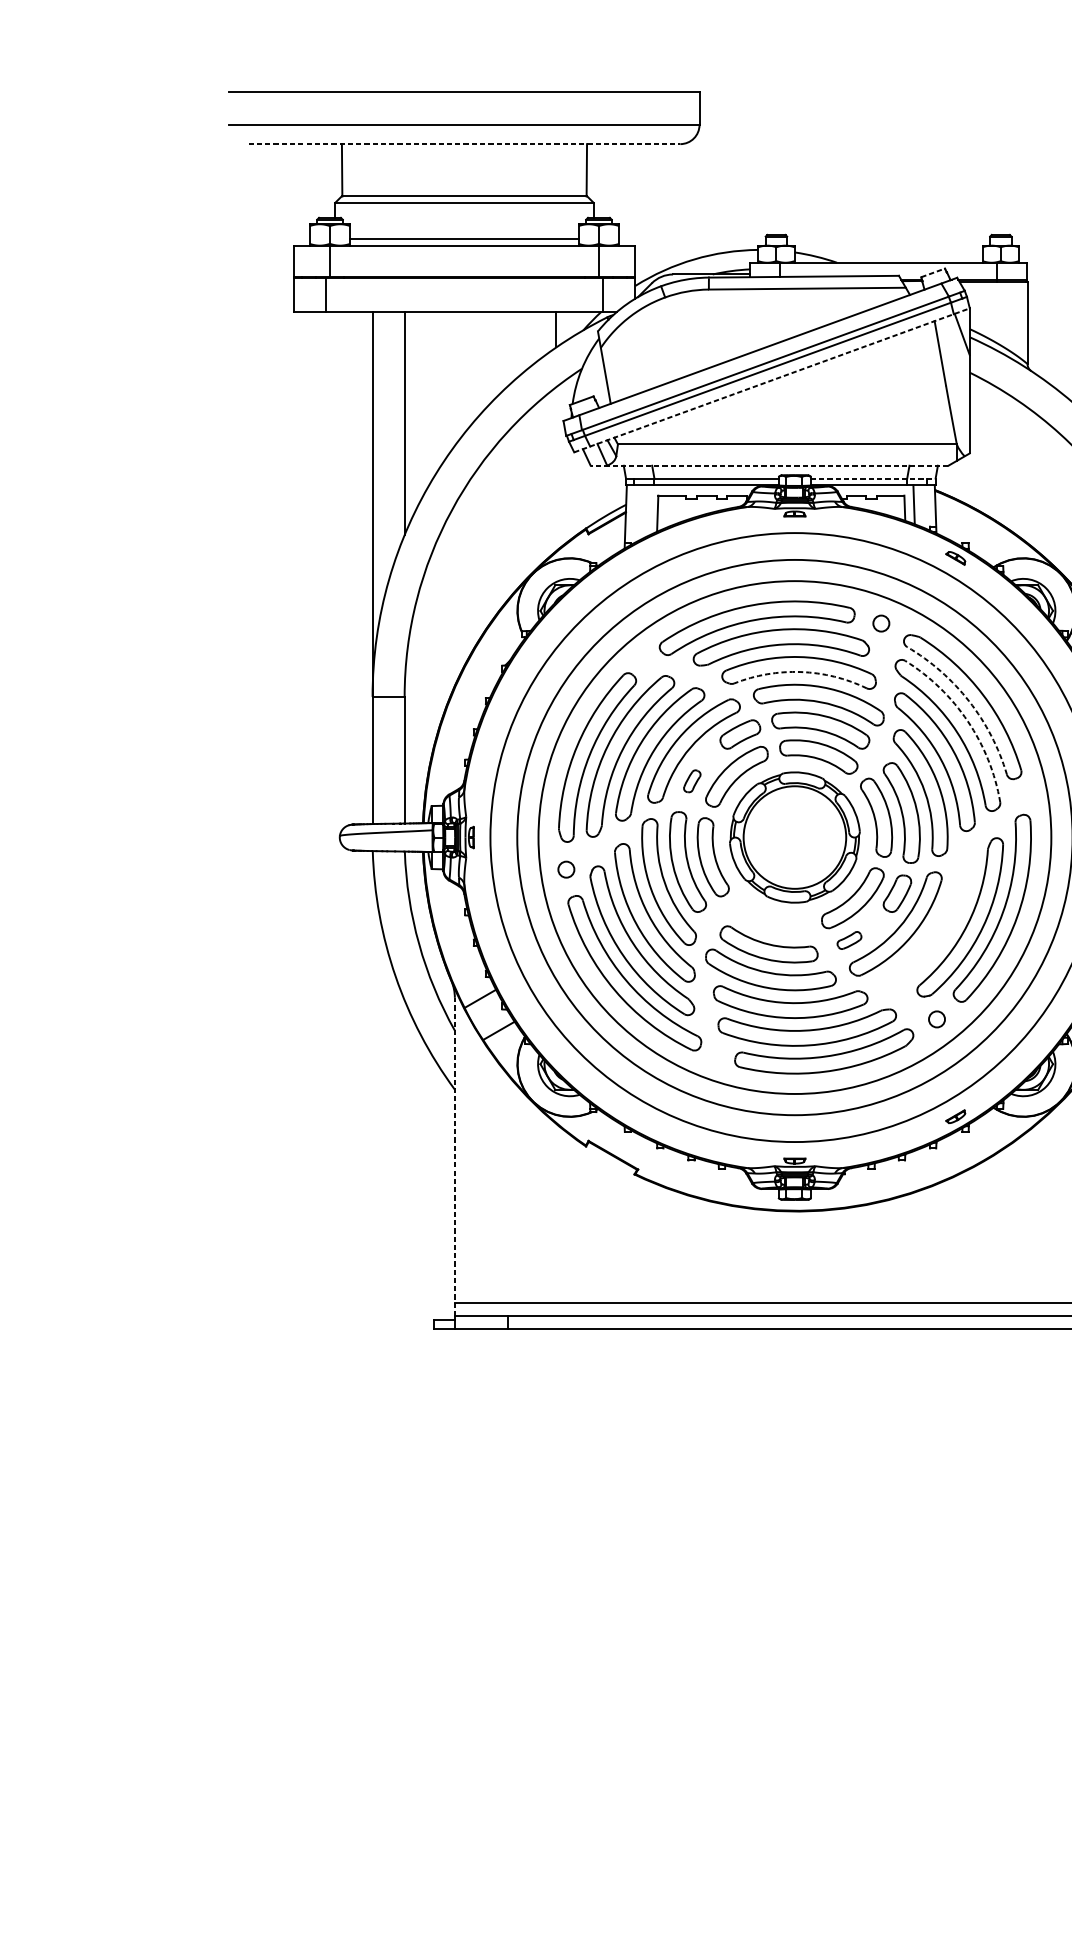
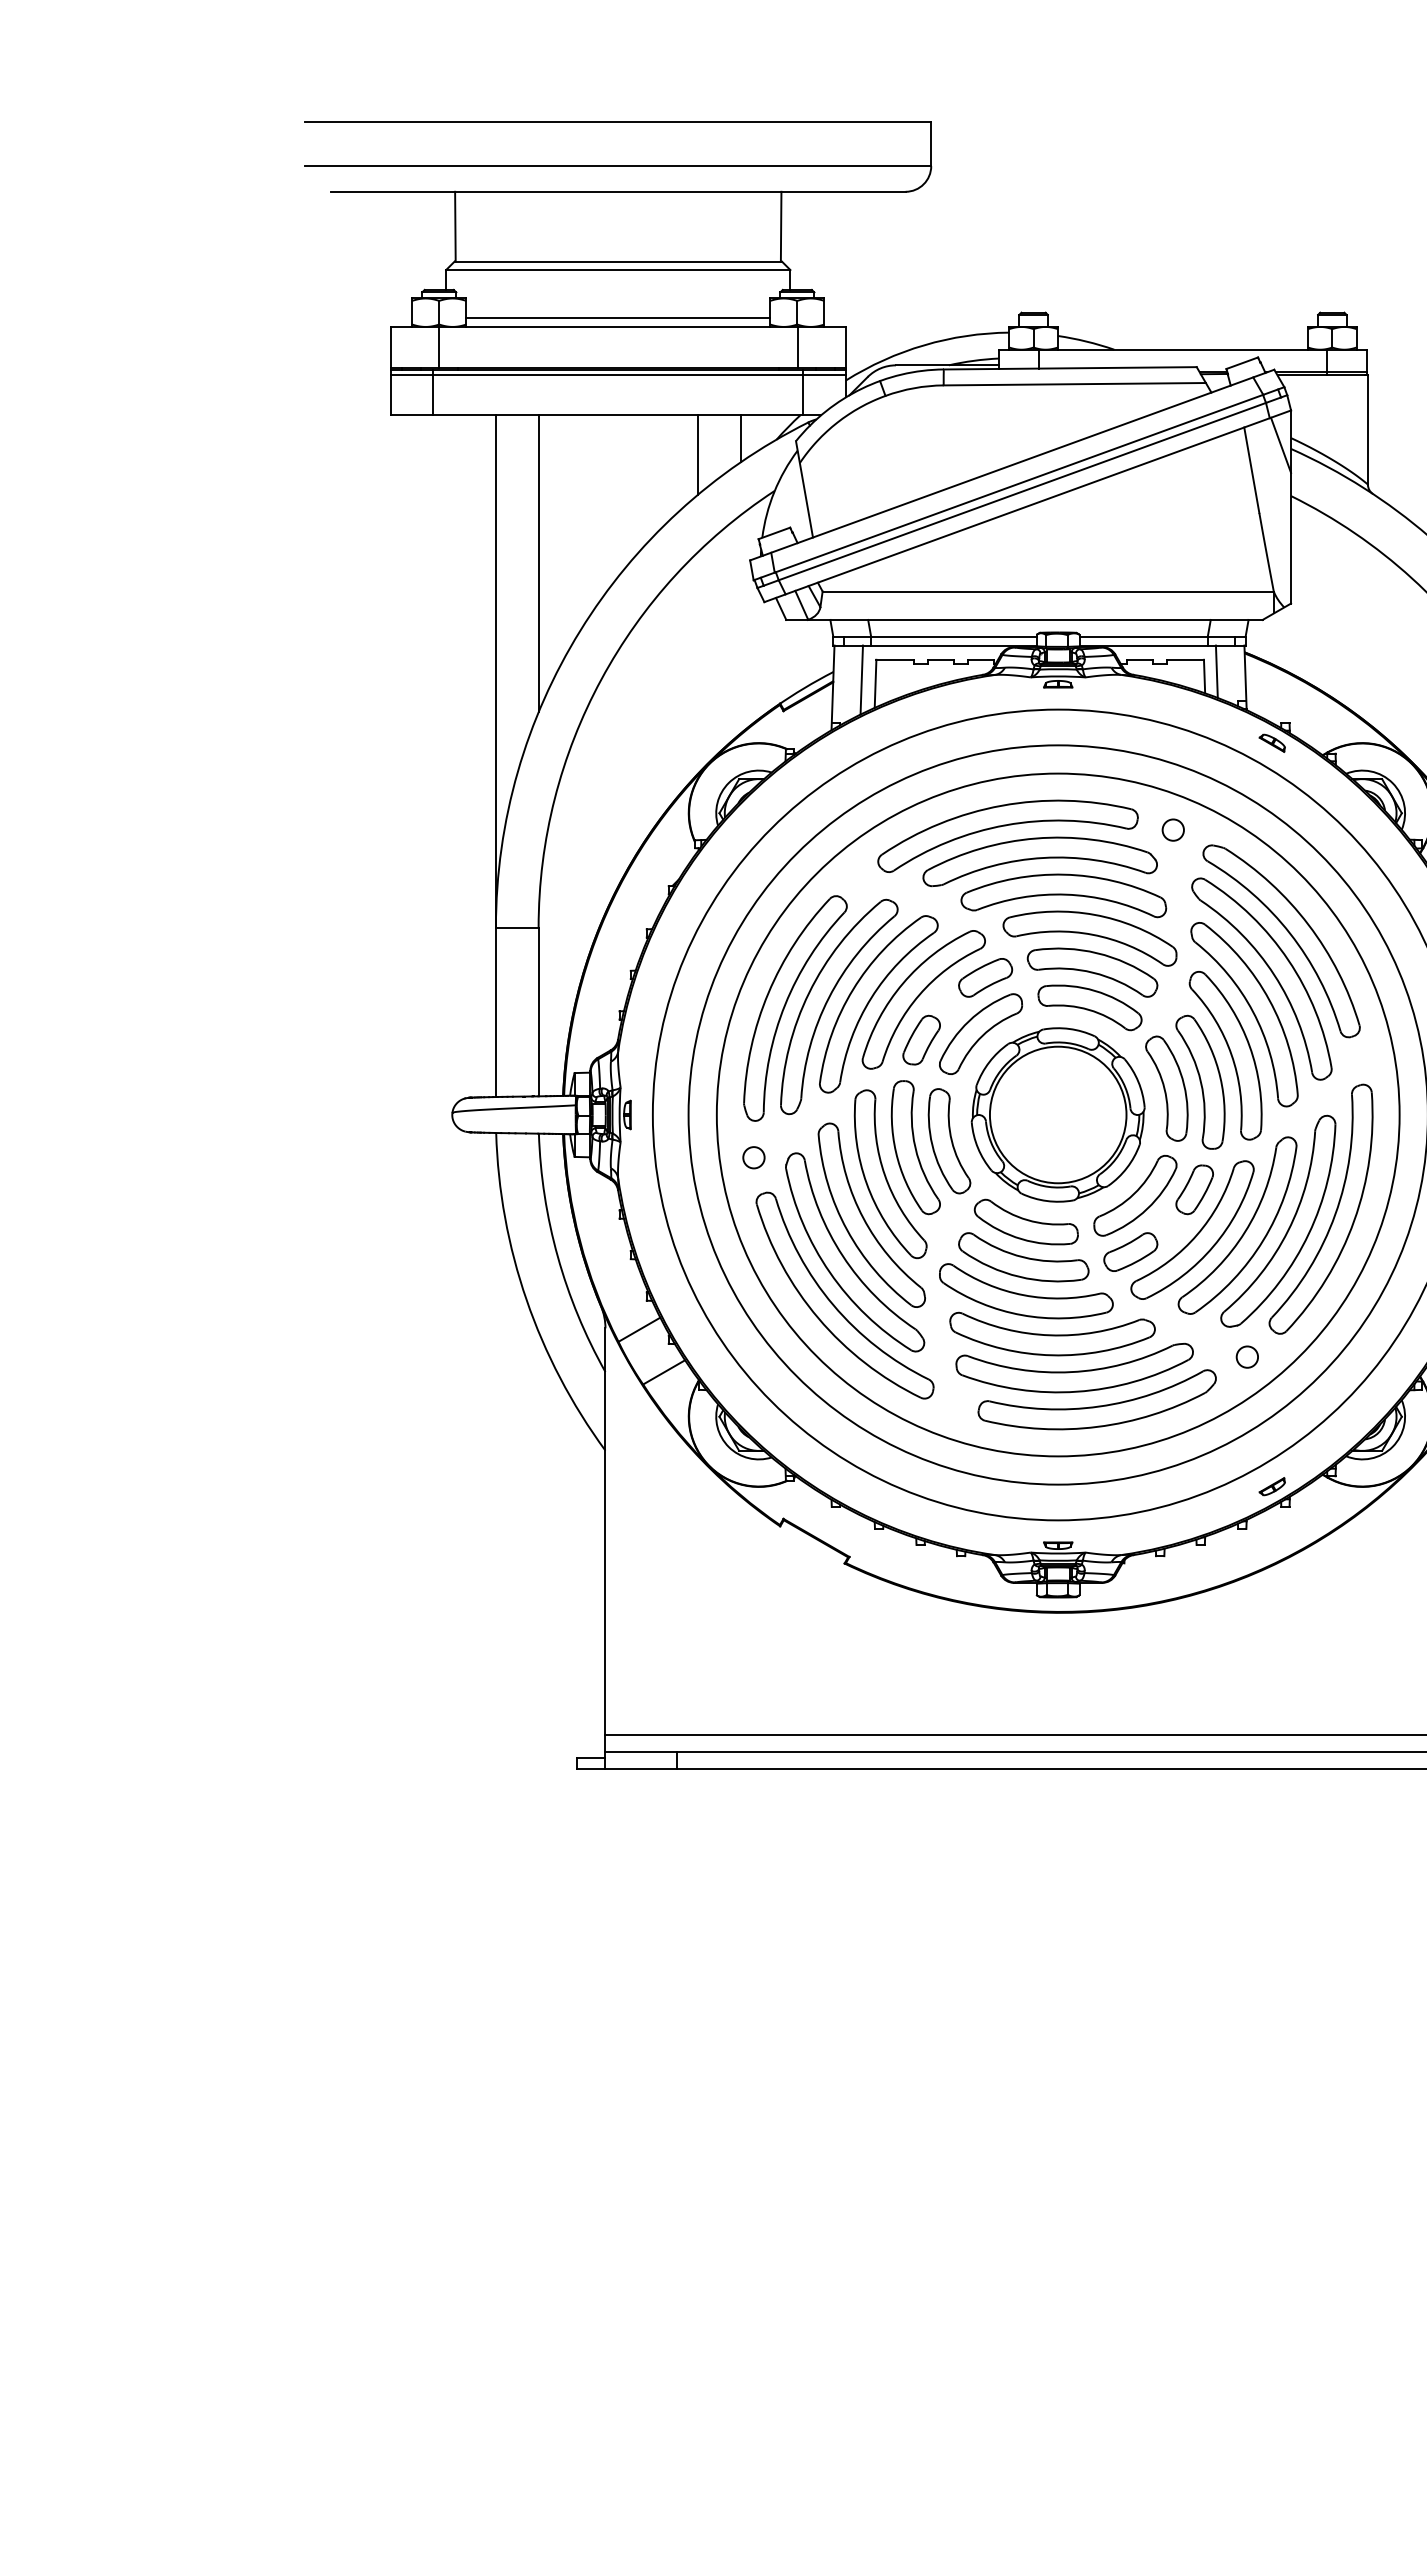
line: (464, 143) -> (618, 191), dashed -> solid
line: (933, 273) -> (1242, 363), dashed -> solid
line: (463, 282) -> (617, 375), added
line: (523, 341) -> (697, 454), added
line: (772, 380) -> (1028, 506), dashed -> solid
line: (768, 465) -> (1023, 619), dashed -> solid
line: (873, 478) -> (1163, 637), dashed -> solid
line: (647, 510) -> (861, 679), added
arc: (801, 671) -> (1066, 894), dashed -> solid
arc: (969, 701) -> (1290, 933), dashed -> solid
arc: (967, 721) -> (1288, 960), dashed -> solid
part: (692, 780) -> (921, 1039), size x1.67
part: (770, 917) -> (1025, 1221), added
part: (934, 924) -> (1244, 1230), added
part: (849, 940) -> (1130, 1251), size x1.67
line: (454, 1157) -> (605, 1540), dashed -> solid

